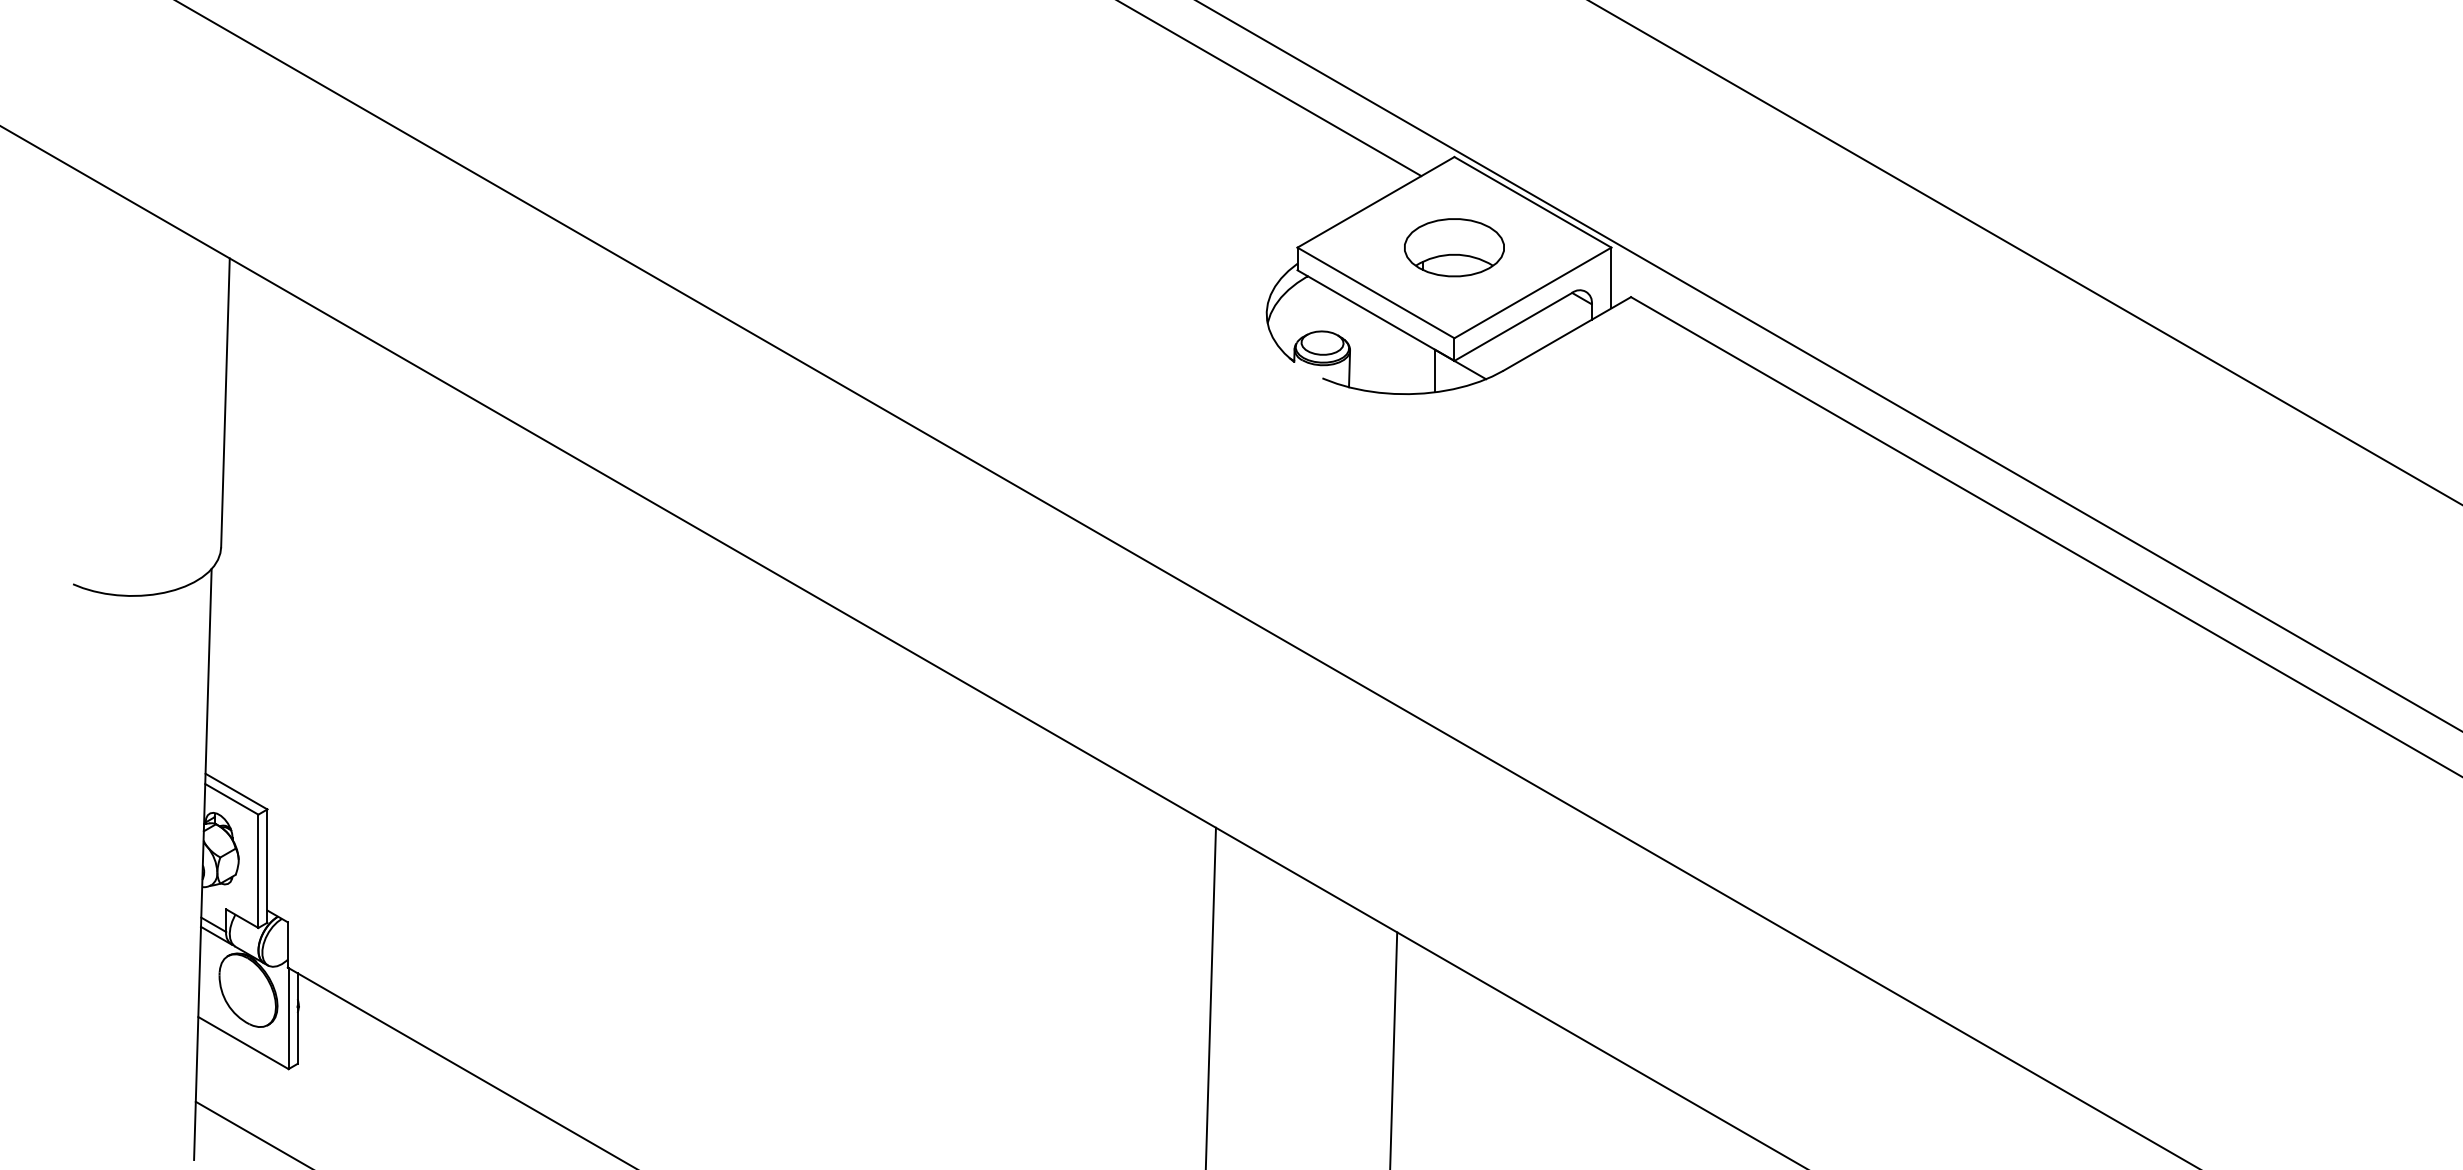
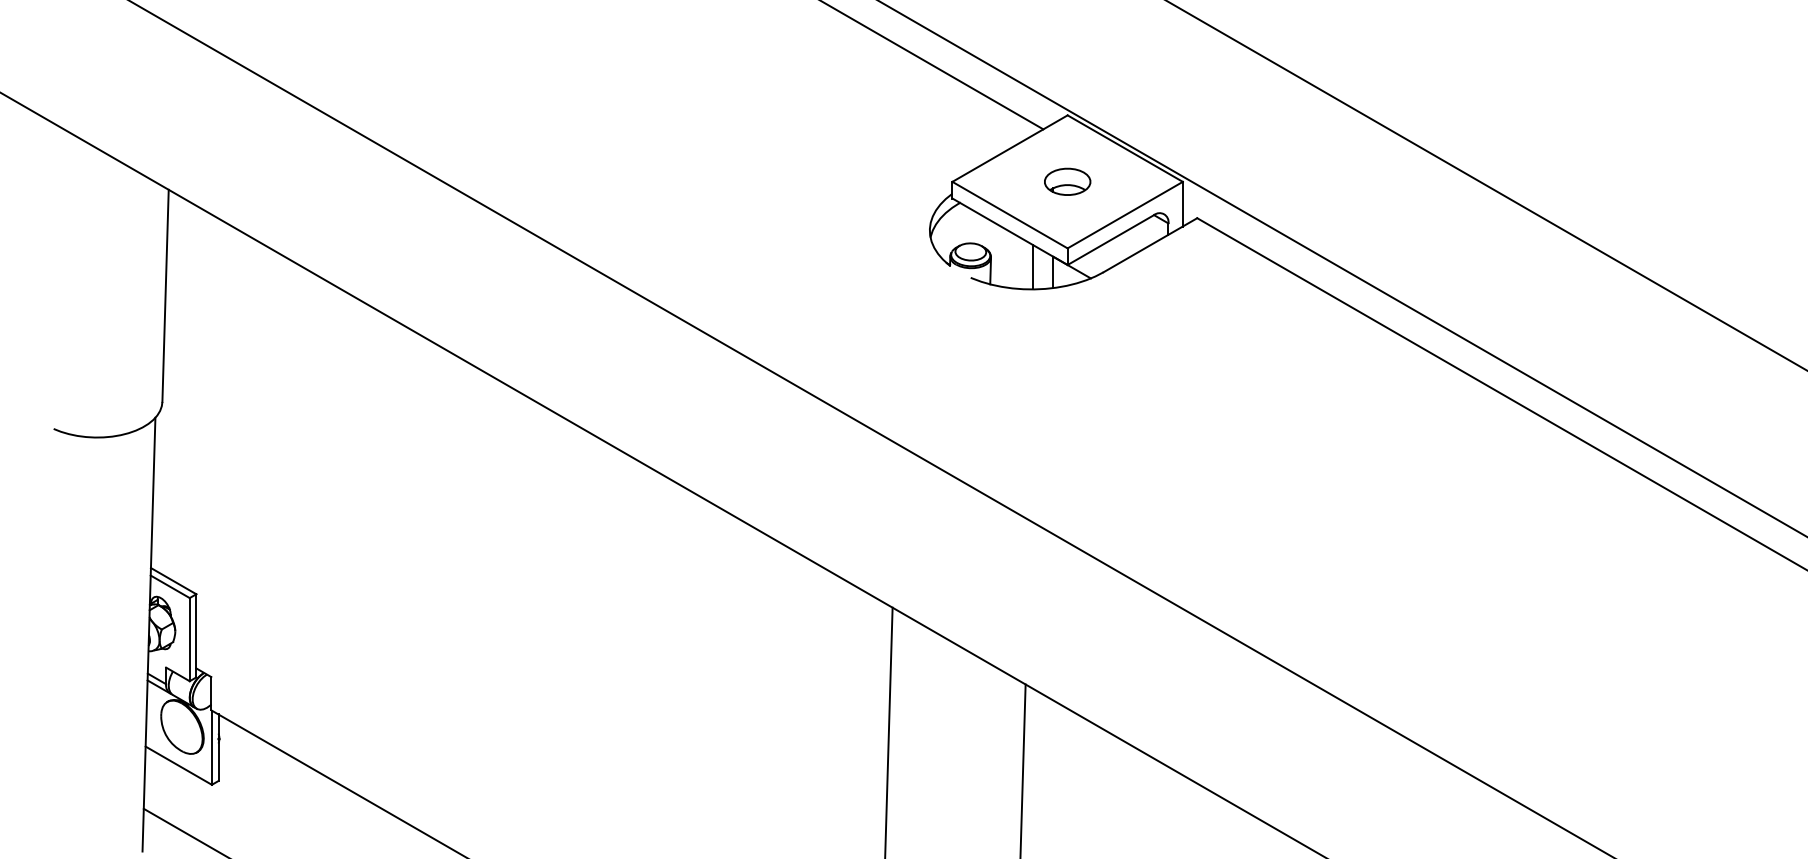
part: (1454, 247) -> (1067, 181), size x0.62
line: (1407, 363) -> (1033, 266), added

